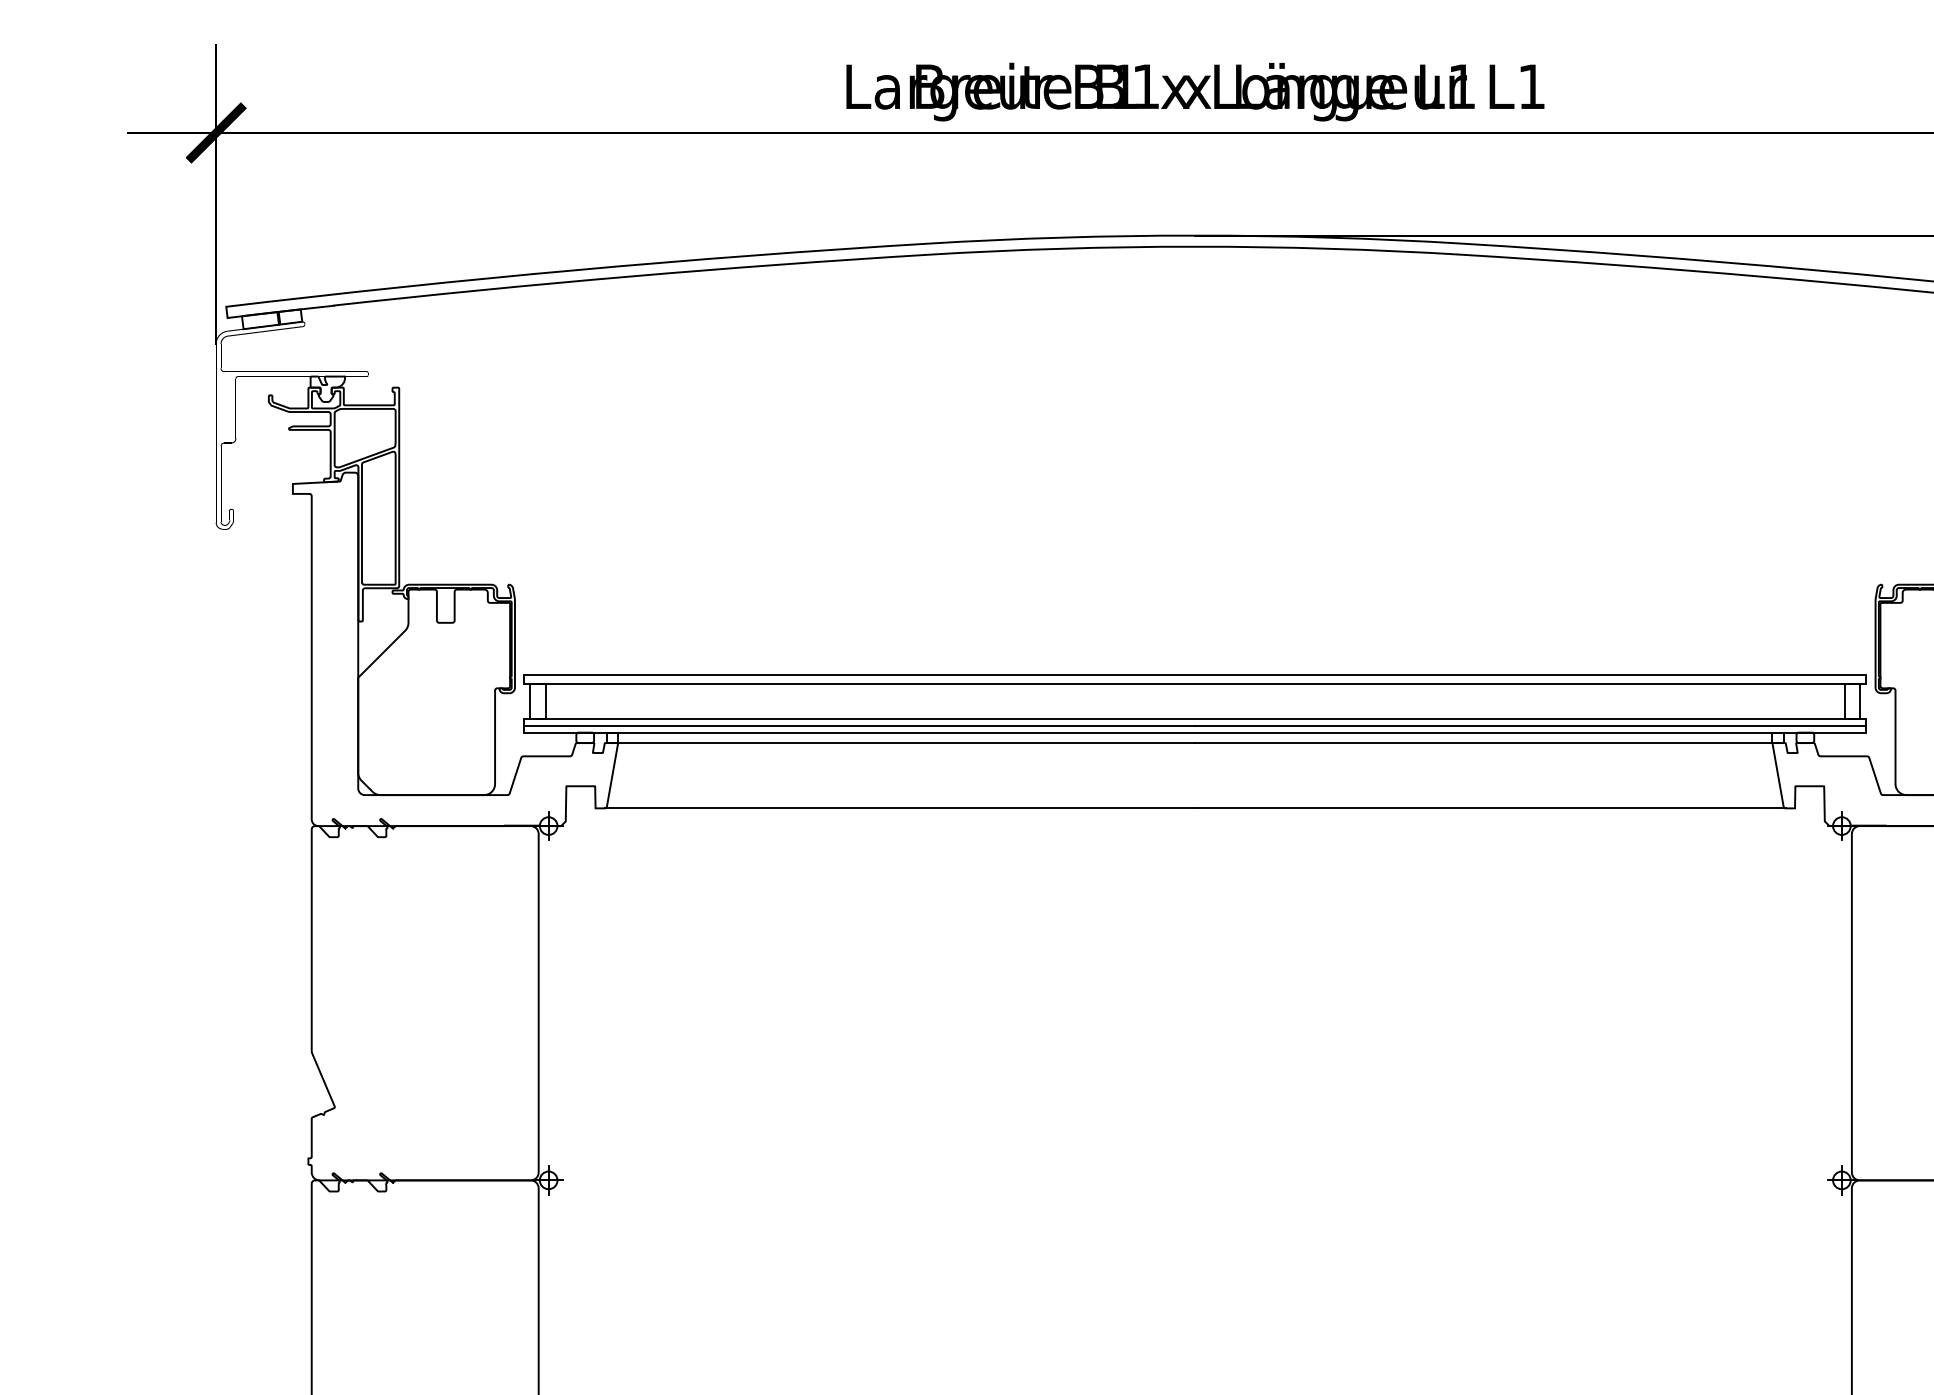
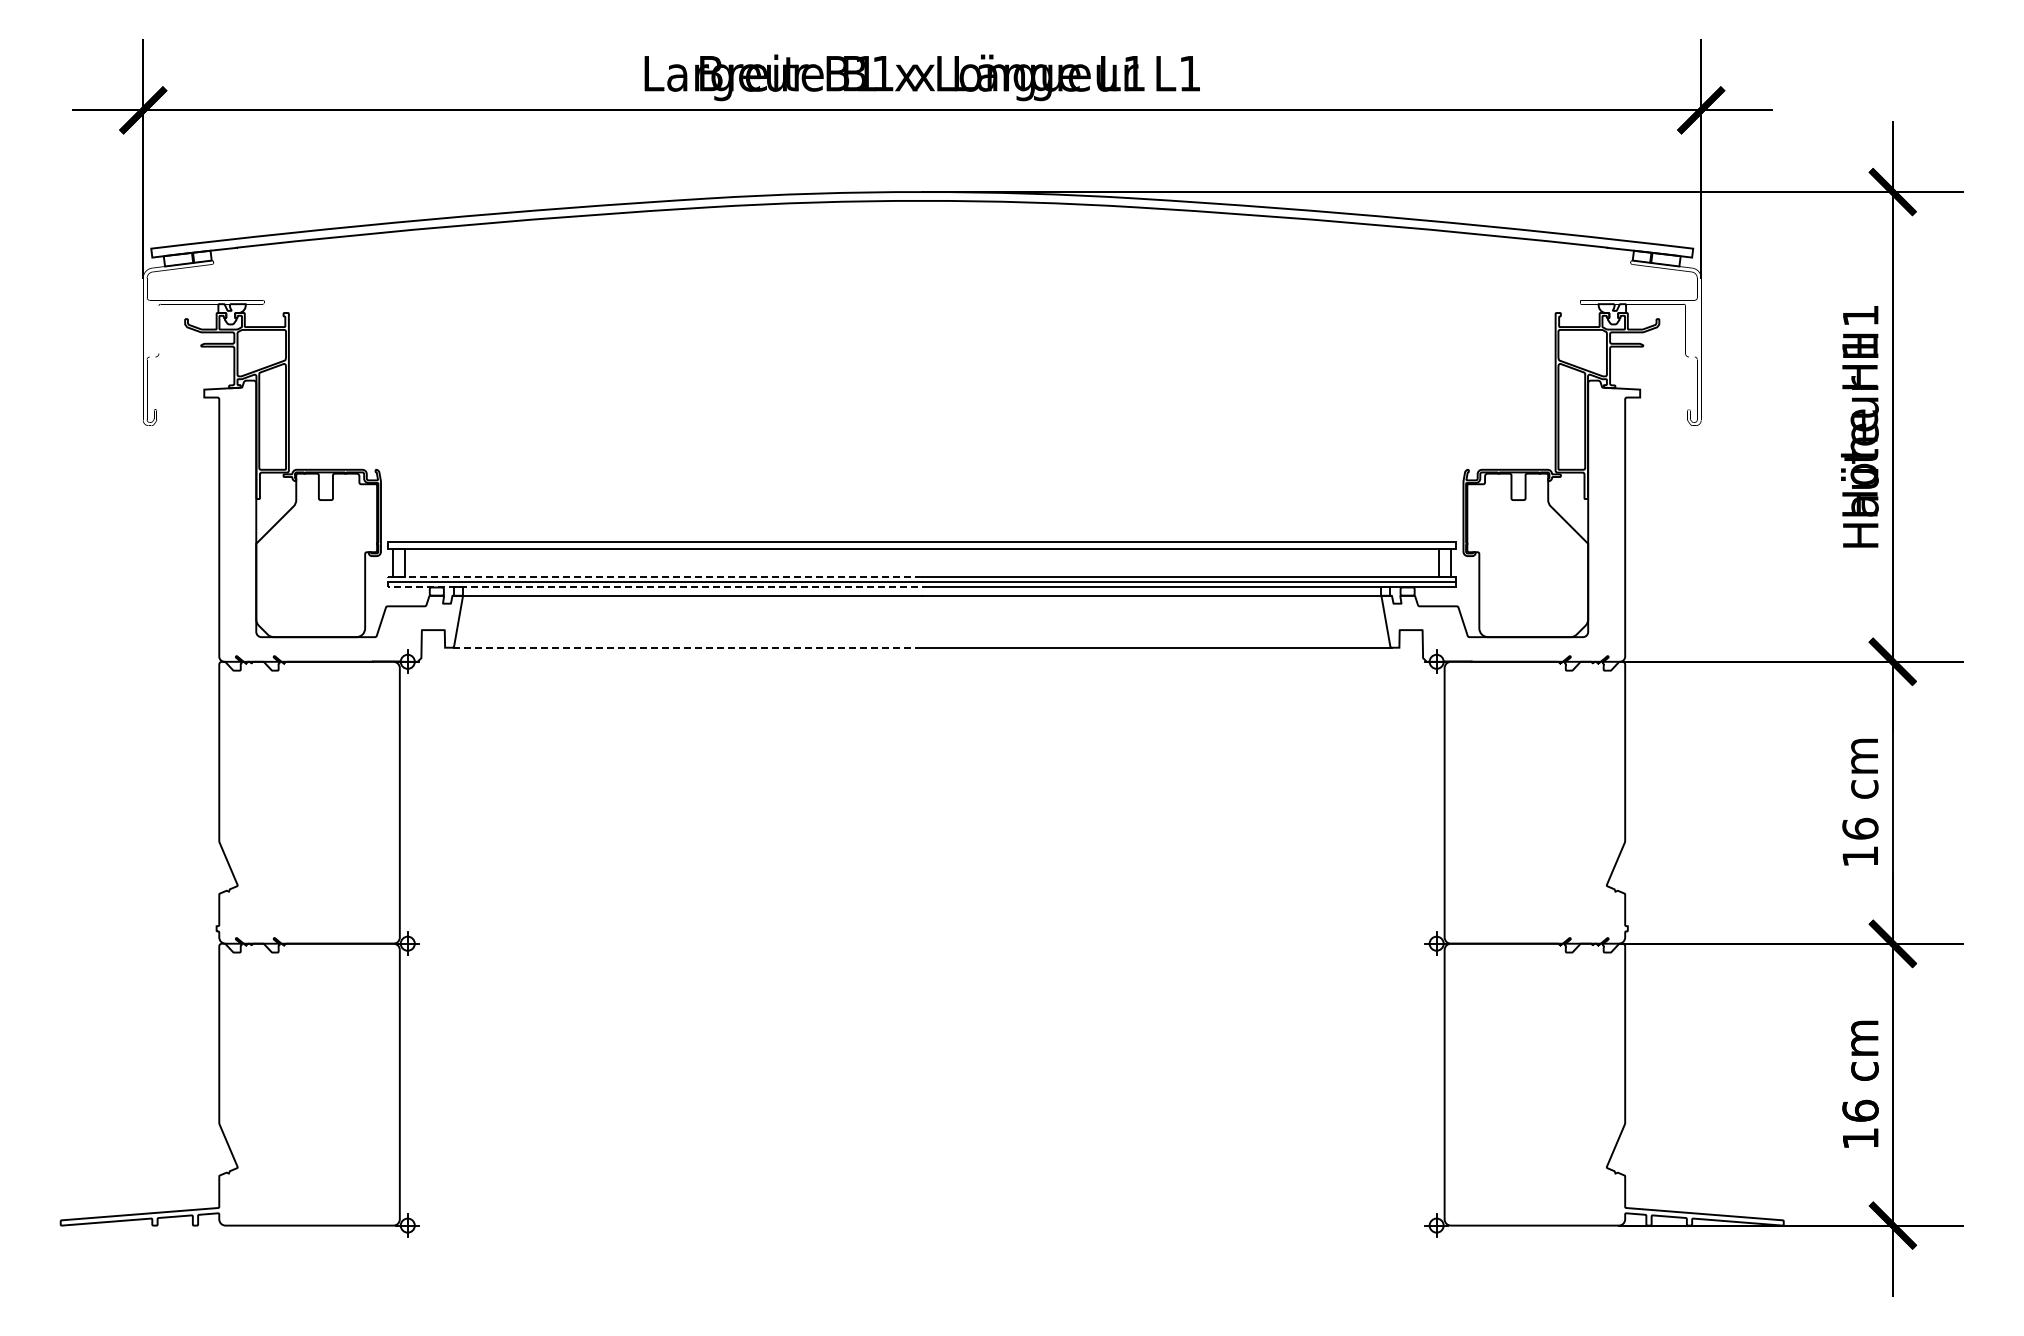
line: (524, 726) -> (388, 582), solid -> dashed
line: (900, 808) -> (687, 647), solid -> dashed

